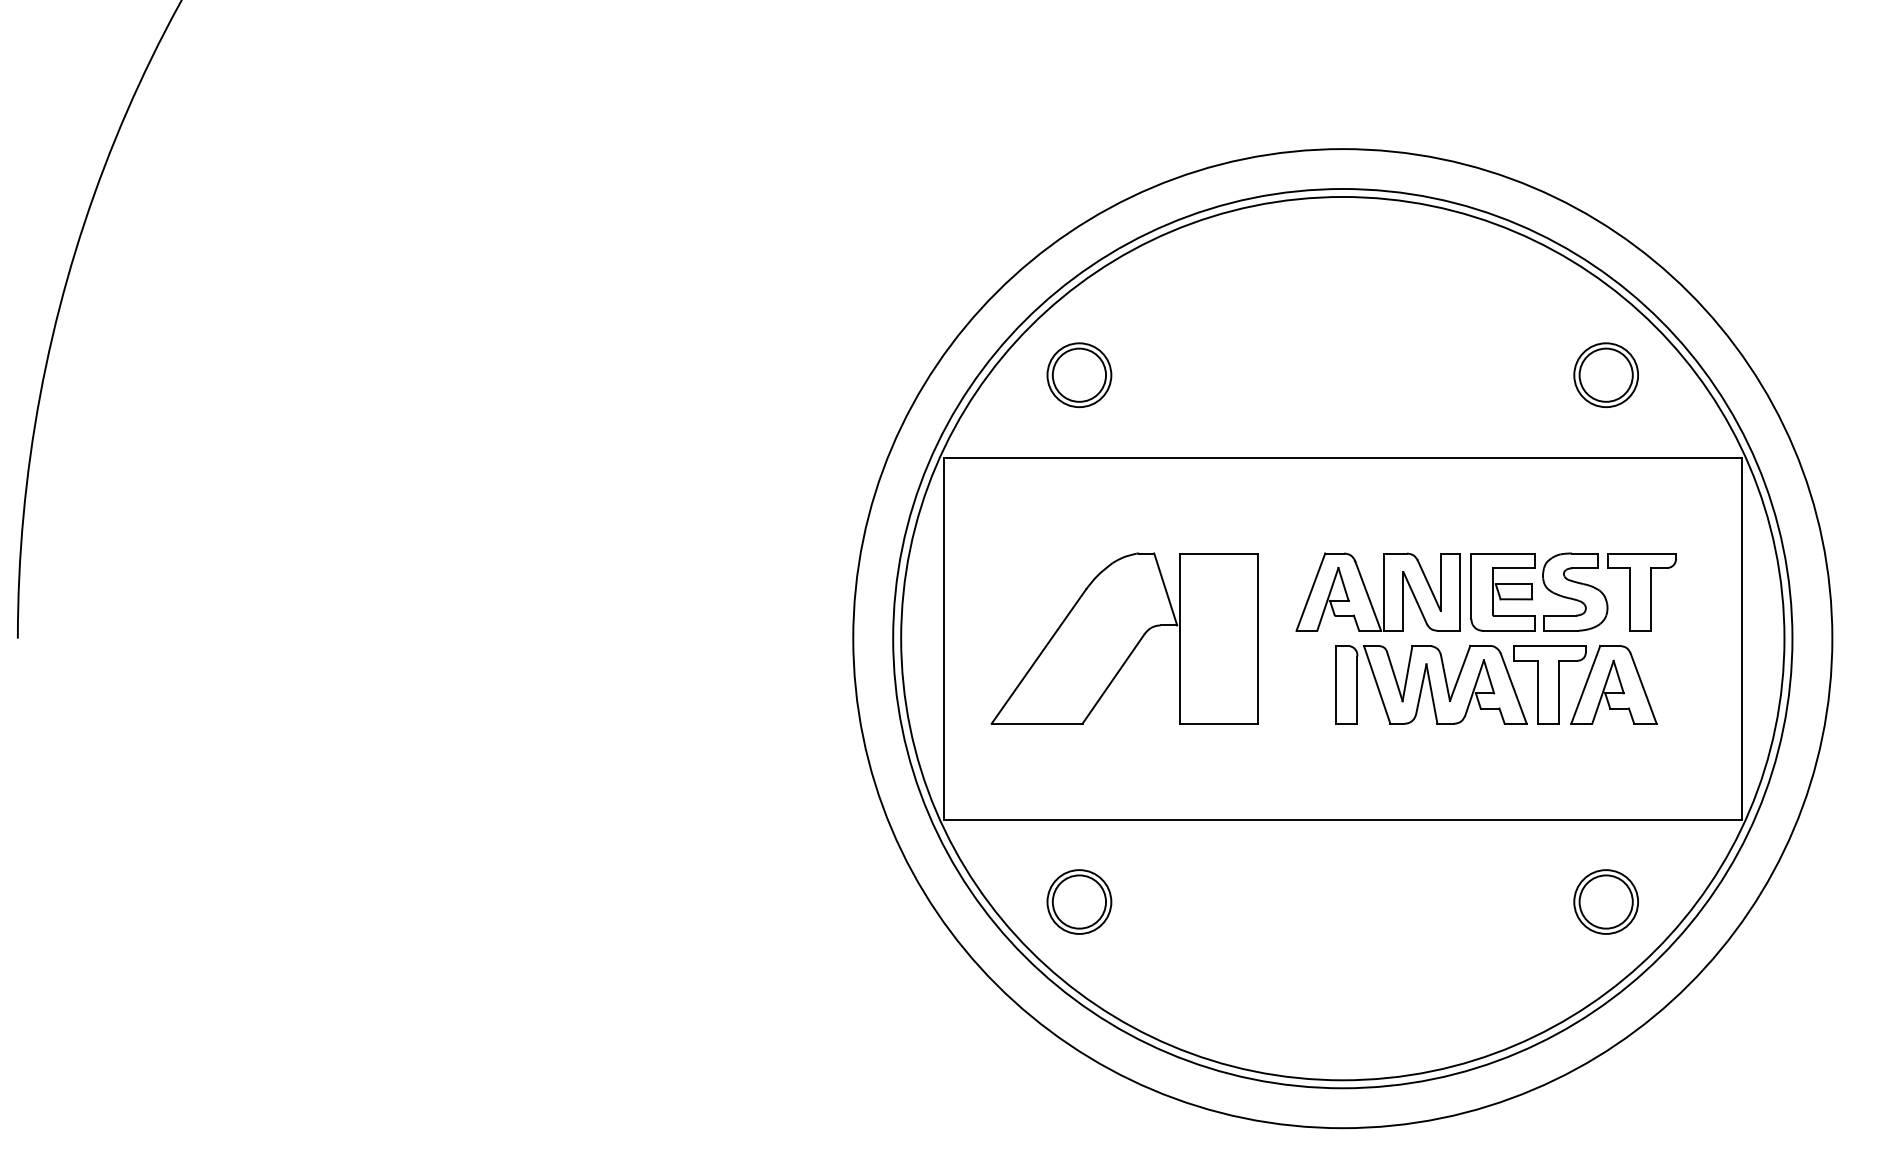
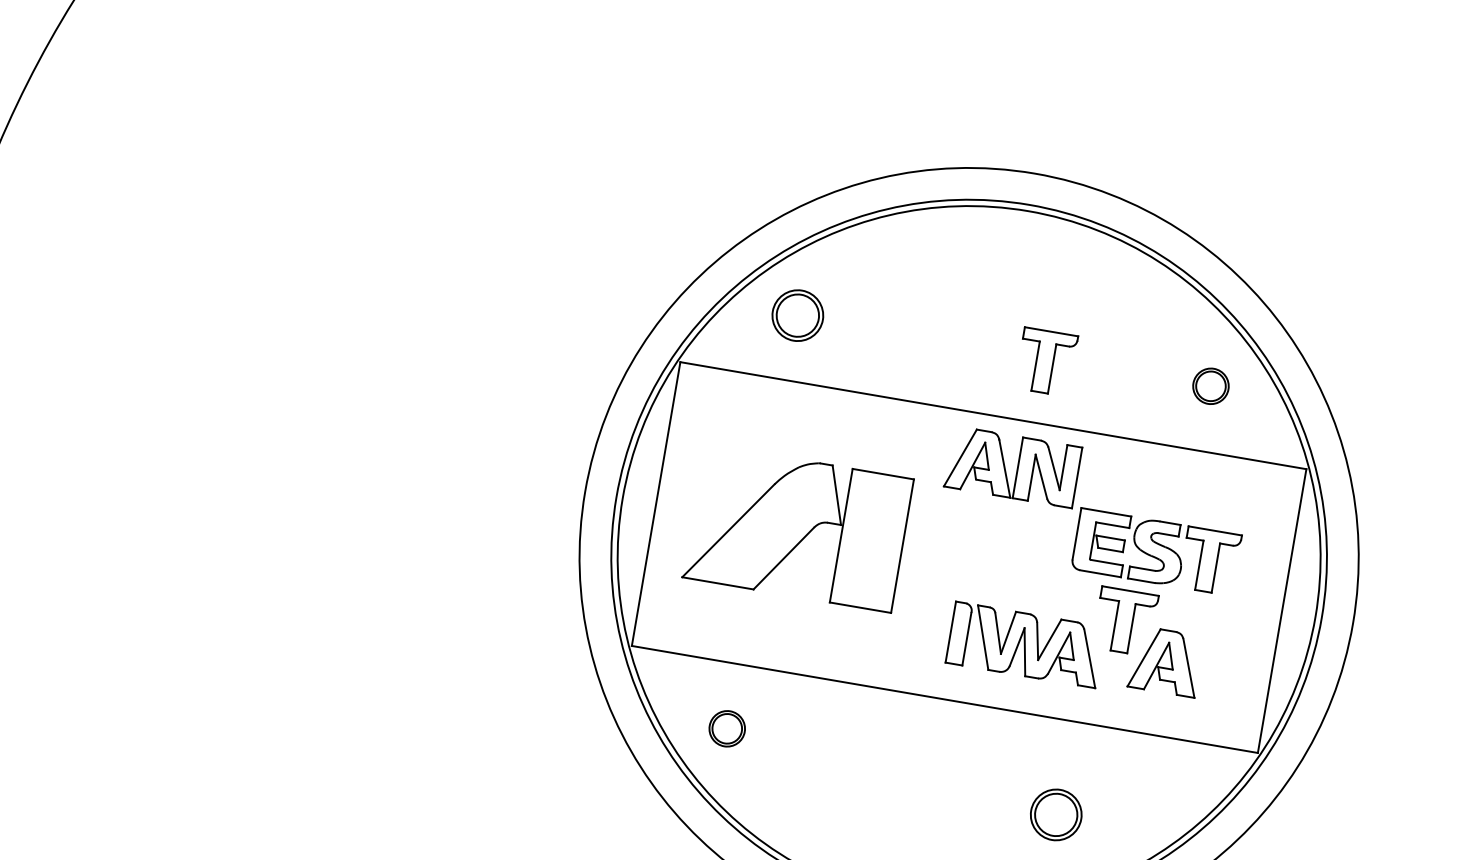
part: (1605, 375) -> (1210, 386), size x0.7
part: (1396, 380) -> (1045, 362), added
part: (1377, 591) -> (1012, 466), moved
part: (1431, 684) -> (1025, 644), moved
part: (1613, 684) -> (1165, 661), moved
part: (1079, 901) -> (727, 728), size x0.7
part: (1605, 901) -> (1055, 814), moved

